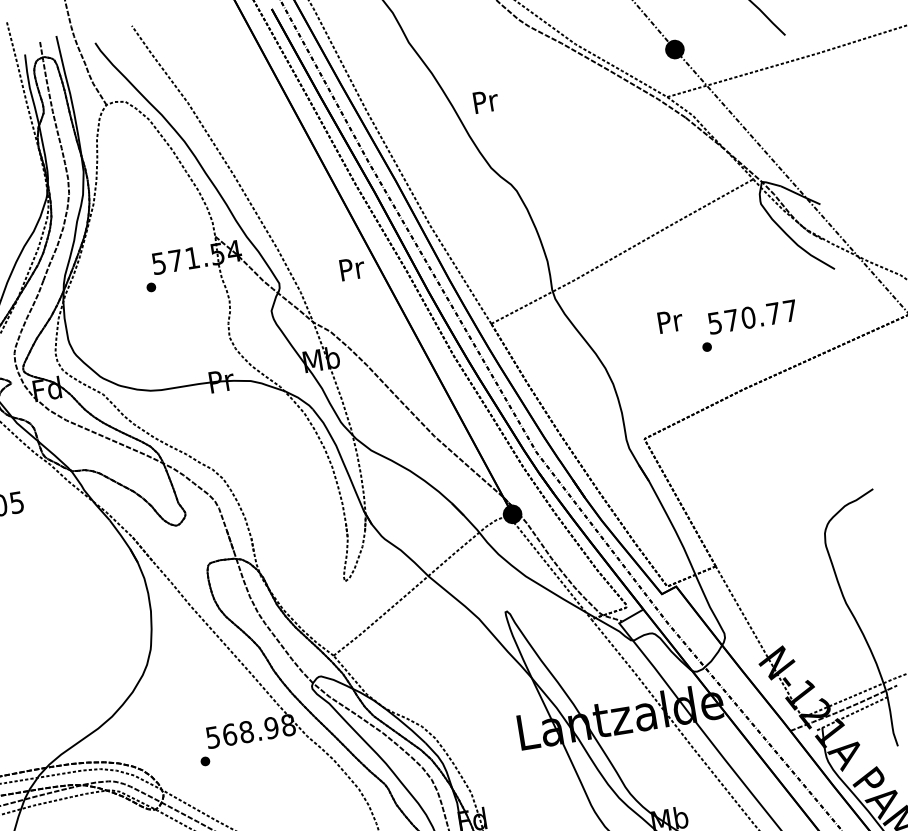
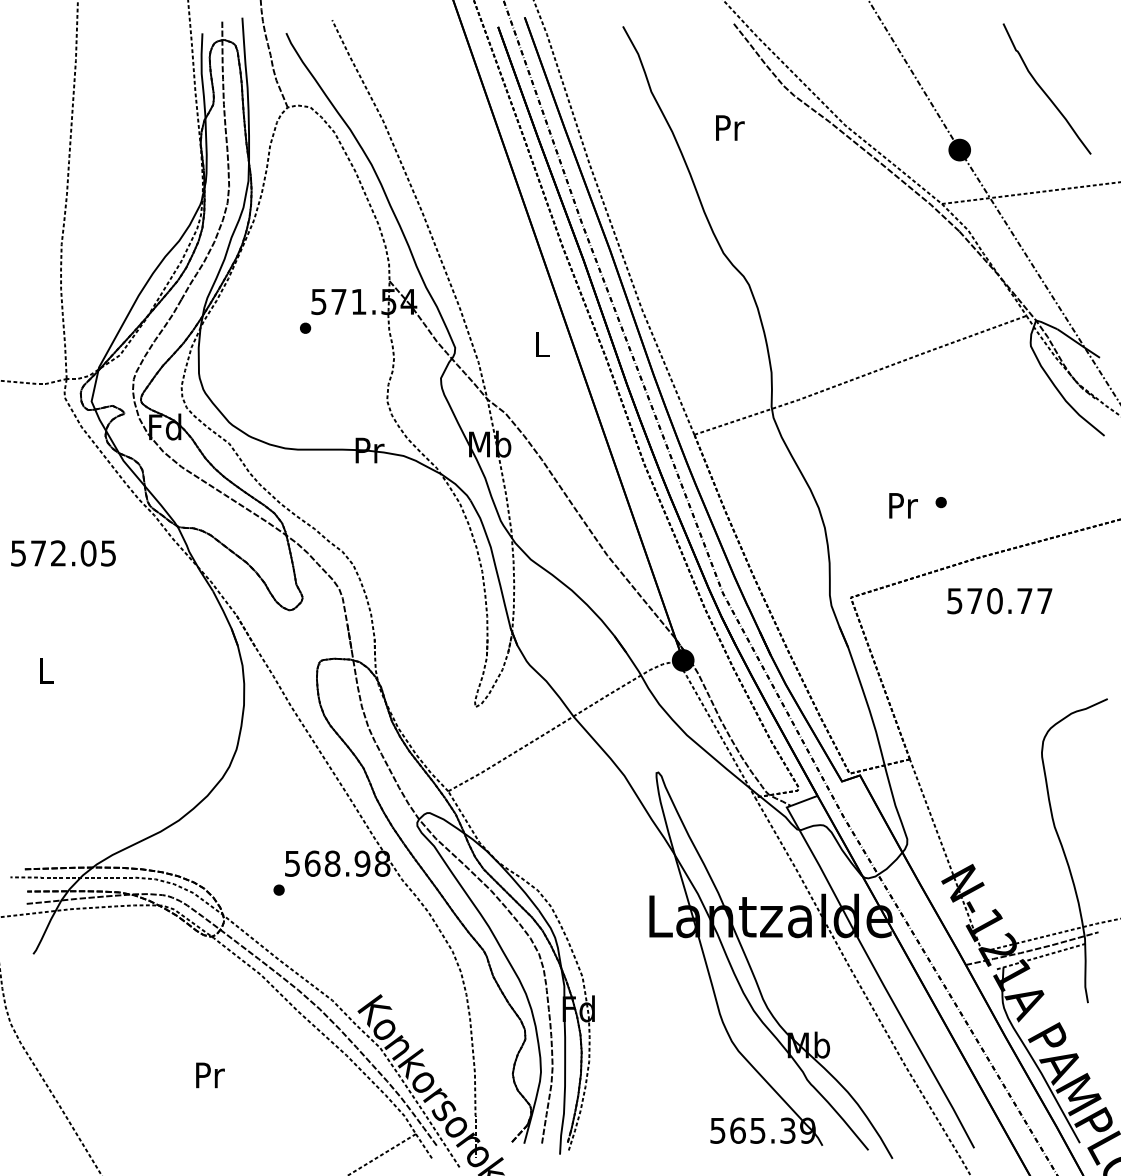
text: (486, 101) -> (730, 127), moved
text: (352, 268) -> (543, 344), Pr -> L
text: (752, 317) -> (999, 601), moved
text: (670, 321) -> (903, 505), moved

